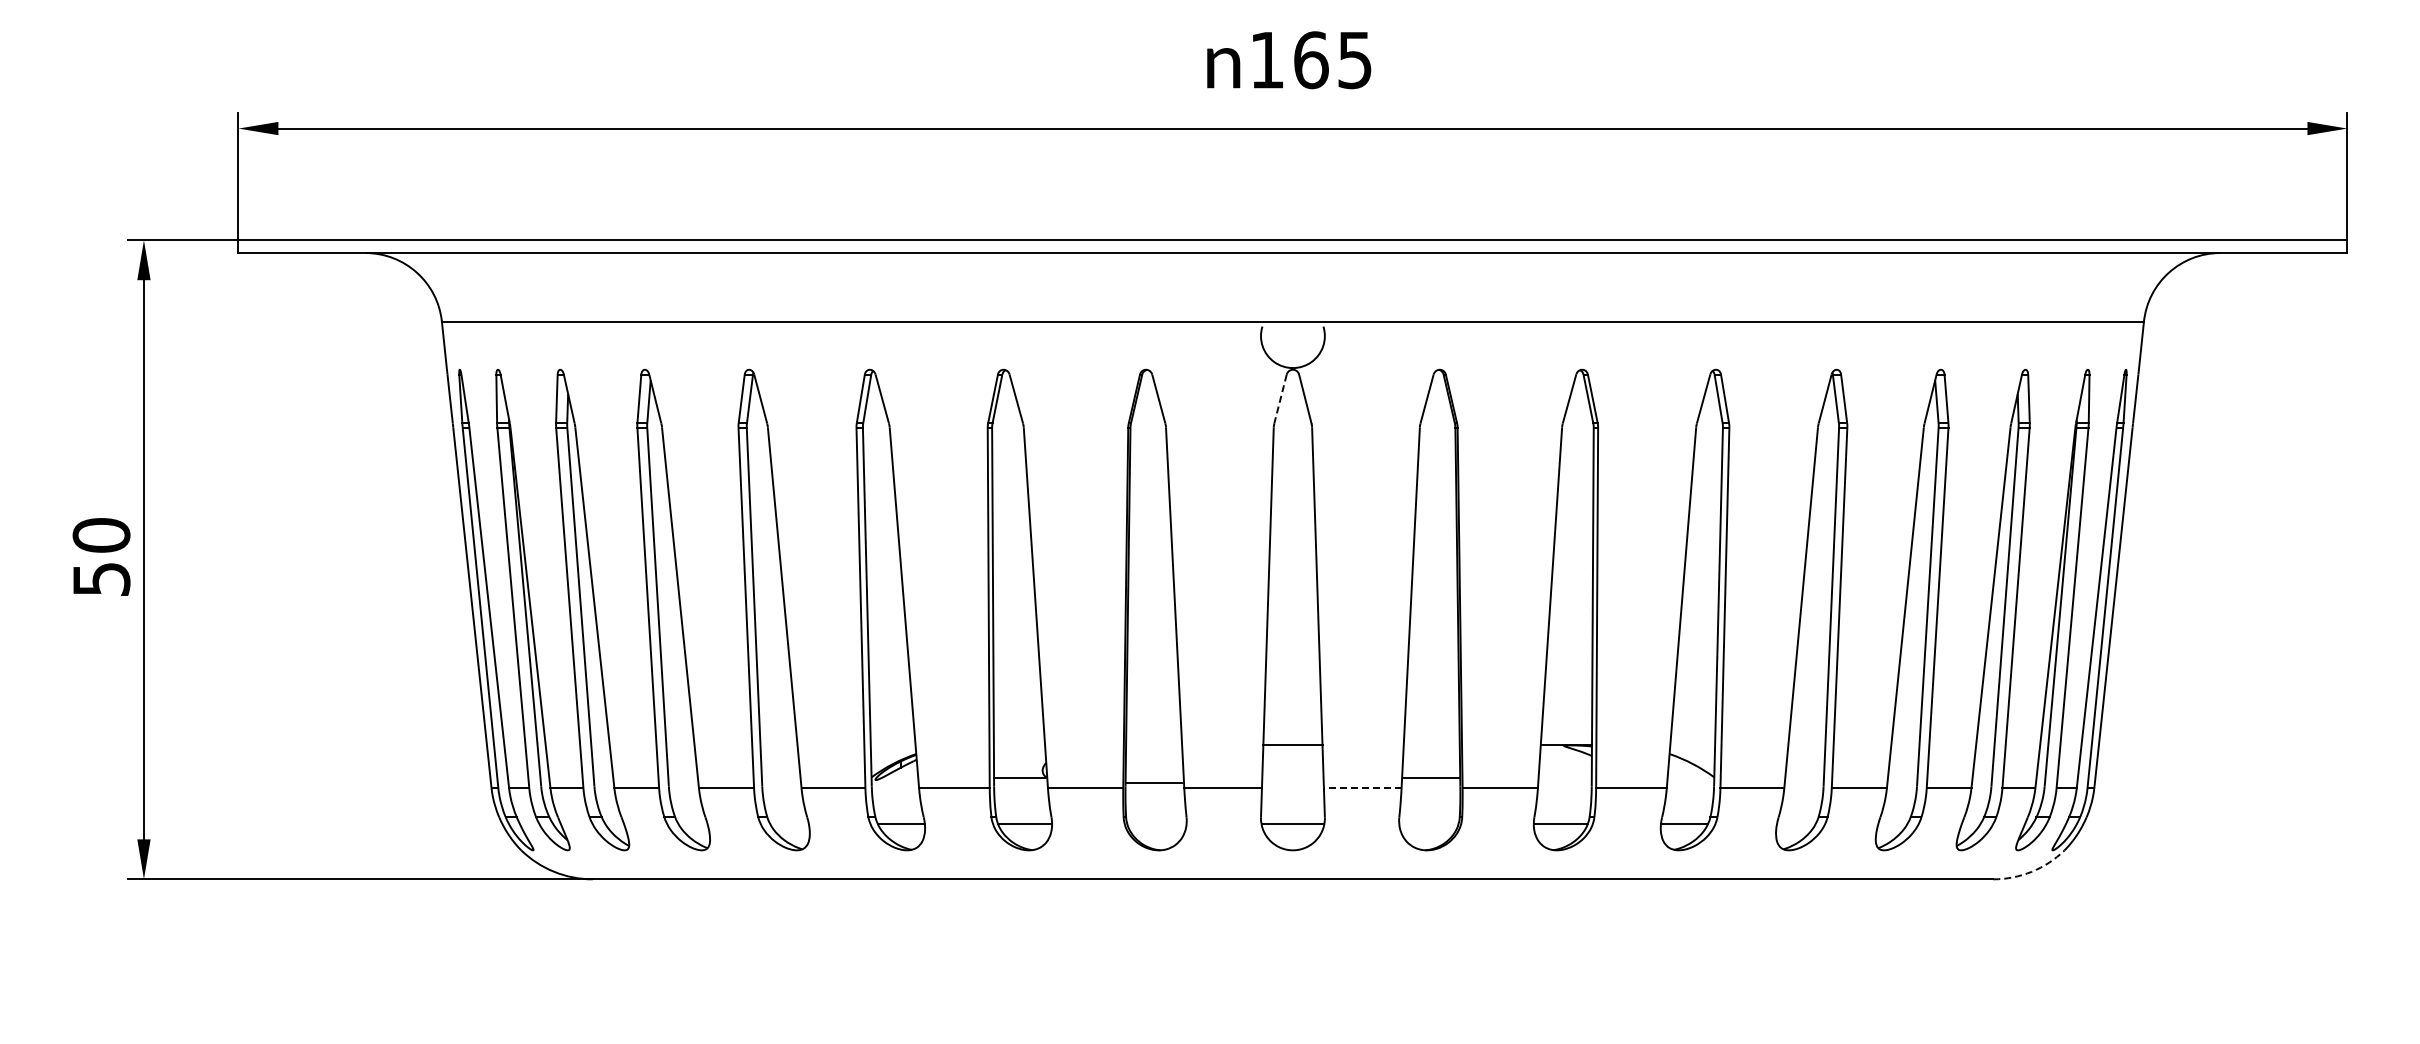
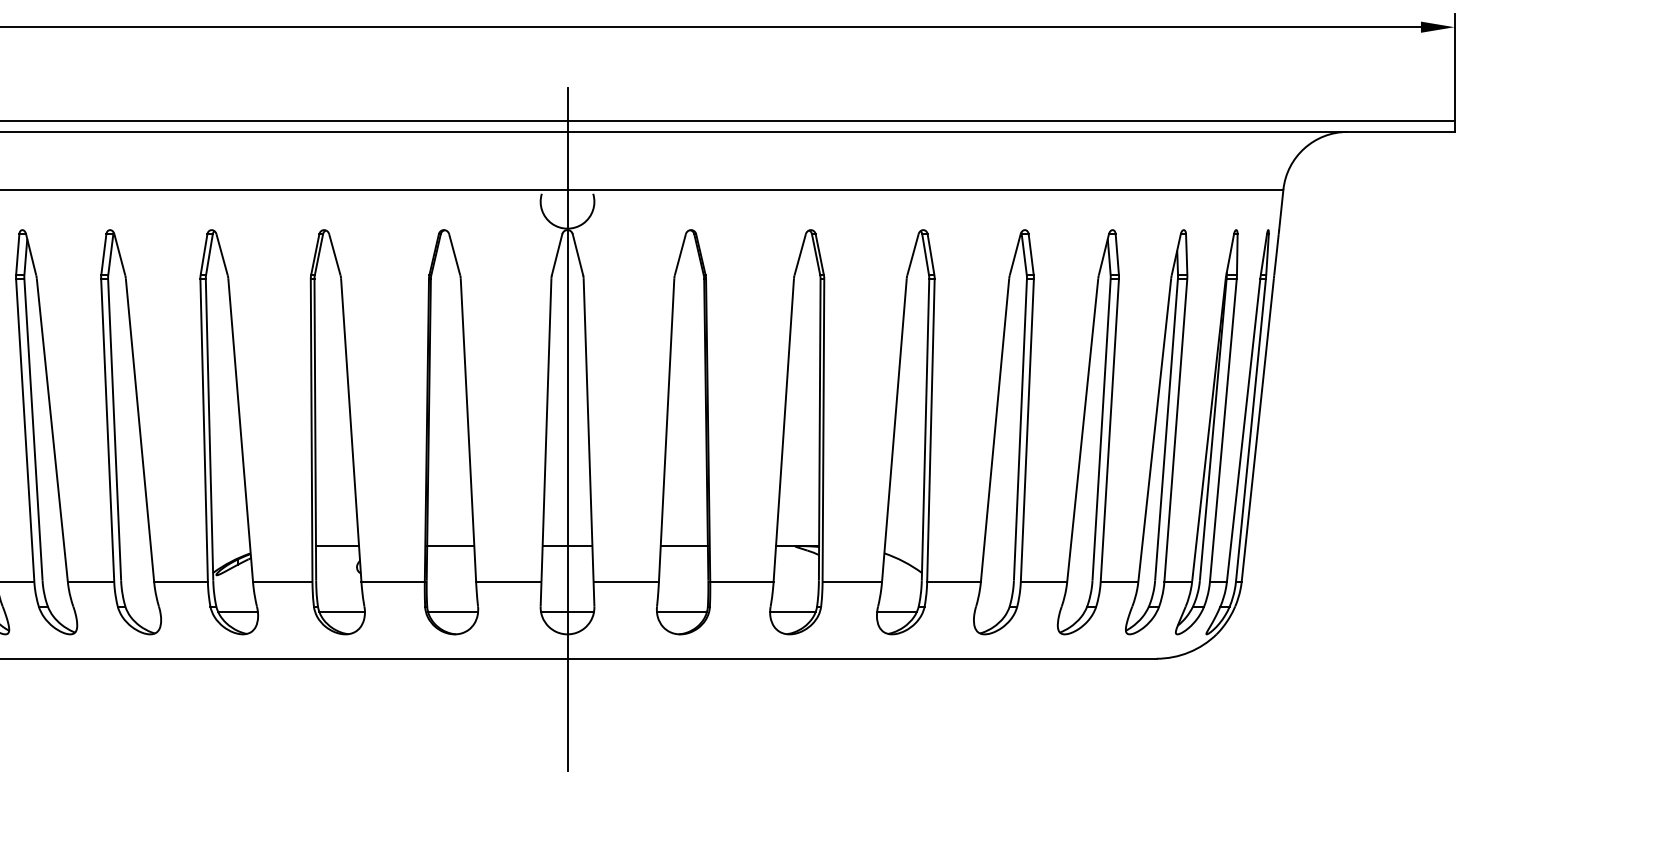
line: (1280, 399) -> (557, 255), dashed -> solid
line: (1292, 606) -> (567, 429), added
line: (1019, 778) -> (337, 546), moved
line: (1431, 778) -> (684, 546), moved
line: (1154, 783) -> (451, 546), moved
line: (1362, 787) -> (626, 581), dashed -> solid
line: (1156, 824) -> (452, 612), added
line: (1428, 824) -> (681, 612), added
arc: (2031, 871) -> (1188, 652), dashed -> solid

